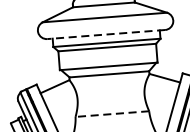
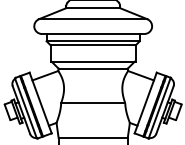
line: (105, 35) -> (92, 34), dashed -> solid
line: (111, 114) -> (92, 103), dashed -> solid

